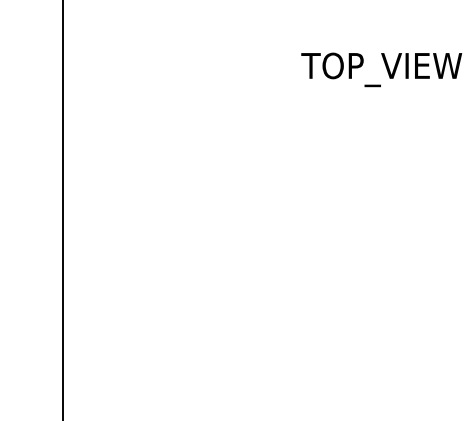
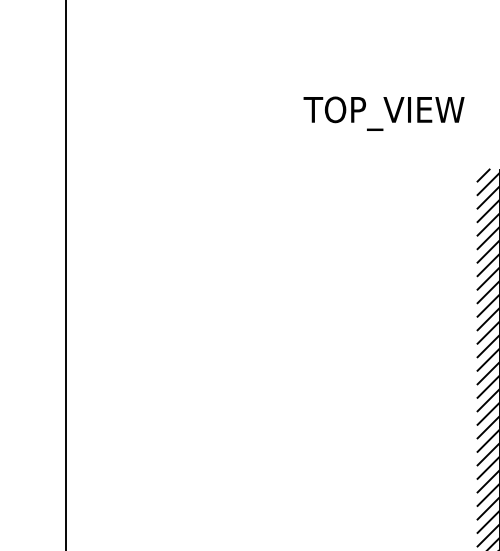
text: (381, 69) -> (383, 113), moved

